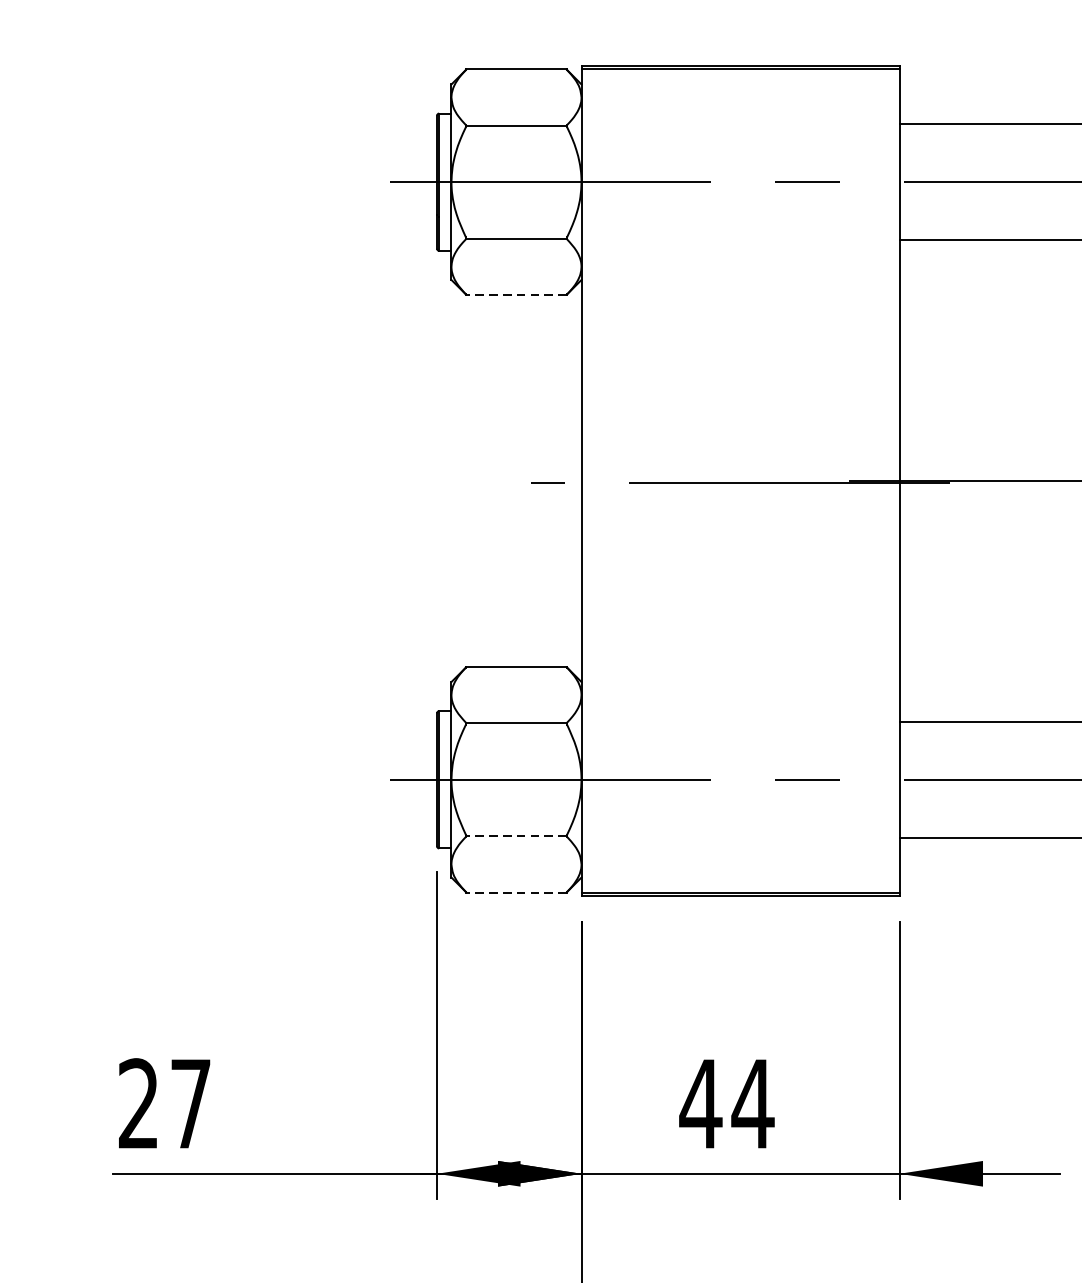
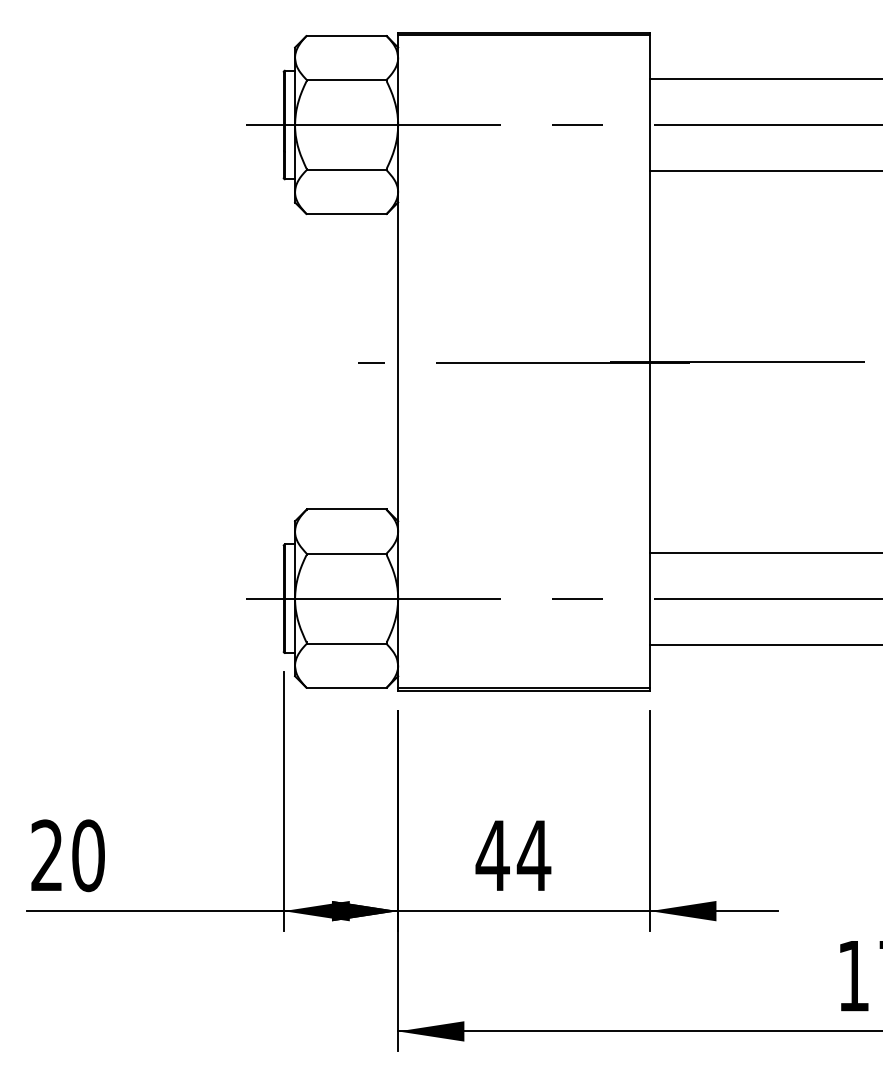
line: (516, 295) -> (346, 214), dashed -> solid
line: (516, 836) -> (346, 643), dashed -> solid
line: (516, 892) -> (346, 688), dashed -> solid
text: (190, 1103) -> (88, 855), 27 -> 20

